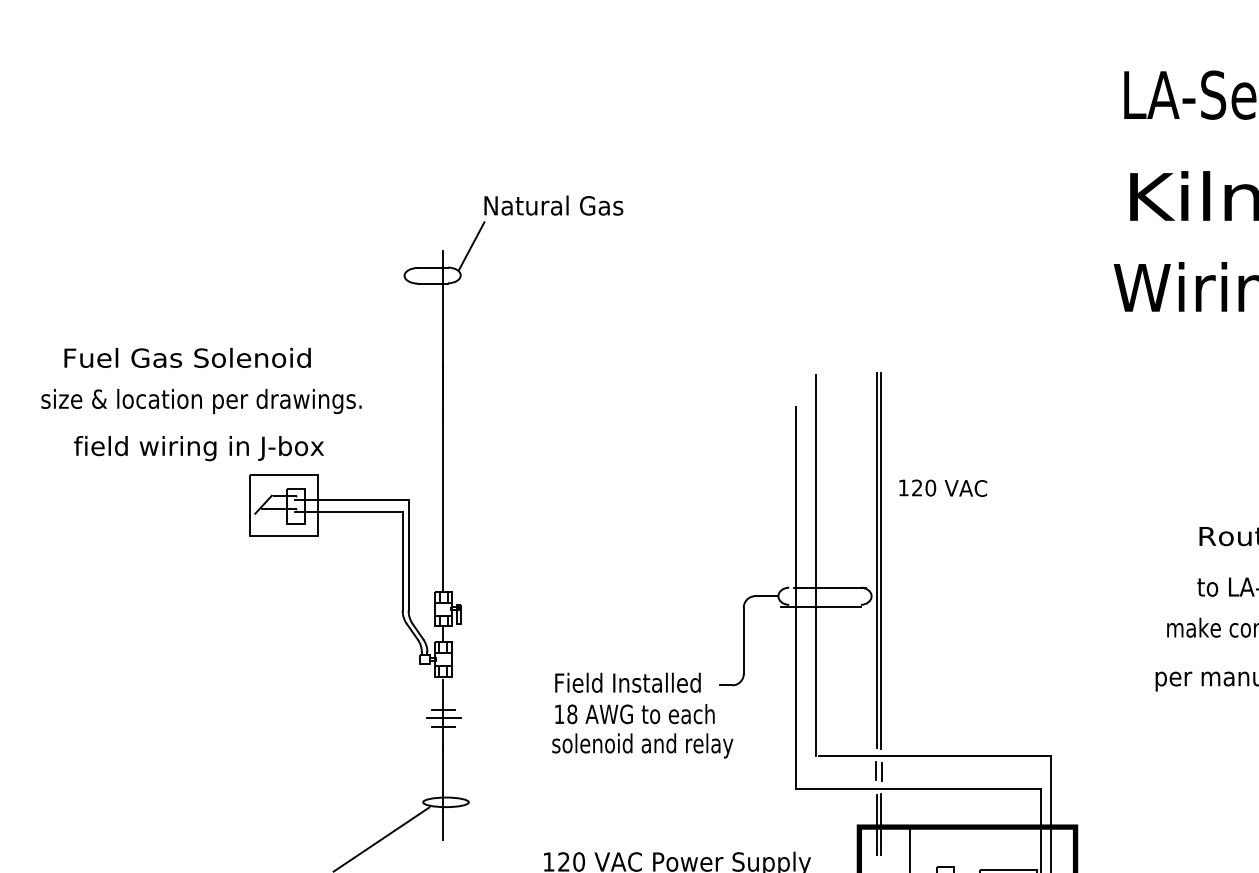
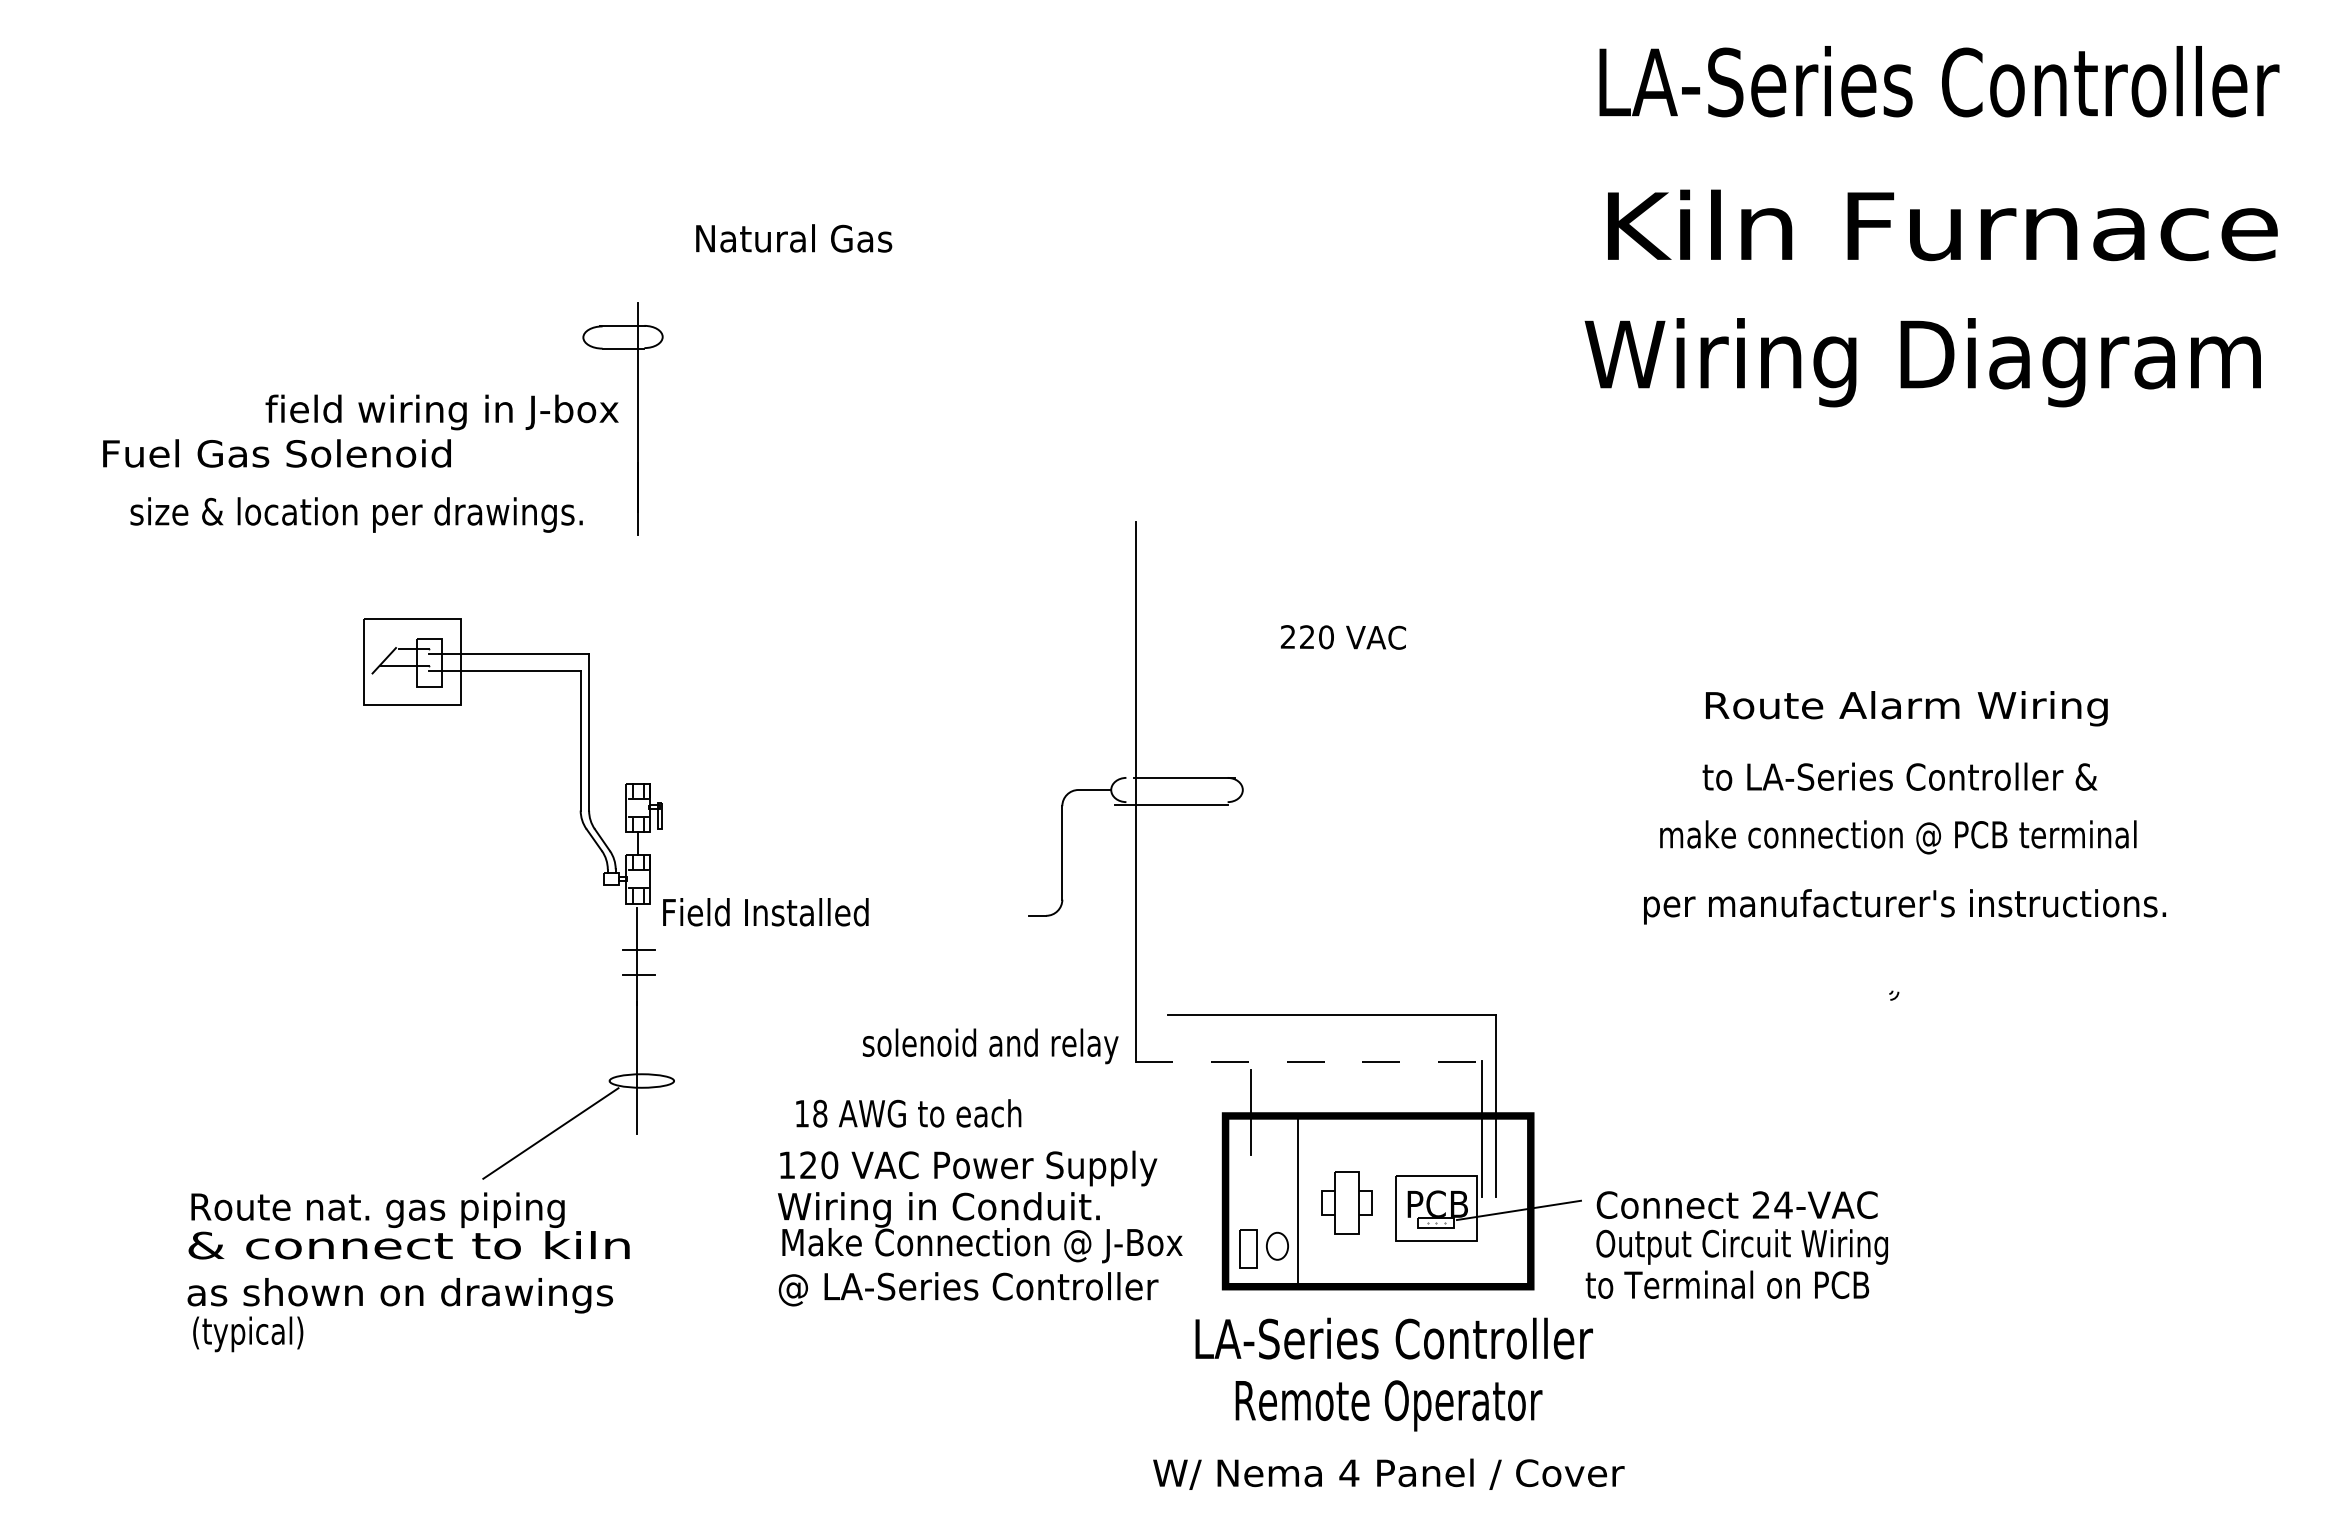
line: (471, 246) -> (678, 295), removed
text: (201, 401) -> (356, 514), moved
text: (198, 448) -> (441, 412), moved
text: (903, 487) -> (1287, 636), 120 -> 220
line: (443, 503) -> (638, 659), removed
line: (876, 560) -> (1249, 739), removed
line: (881, 560) -> (1256, 739), removed
line: (816, 565) -> (1164, 746), removed
text: (627, 683) -> (765, 912), moved
text: (634, 714) -> (908, 1113), moved
line: (443, 718) -> (638, 962), removed
text: (642, 746) -> (990, 1046), moved
line: (876, 770) -> (1249, 1036), removed
line: (881, 772) -> (1257, 1038), removed
line: (918, 788) -> (1309, 1061), solid -> dashed
line: (881, 823) -> (1256, 1111), removed

